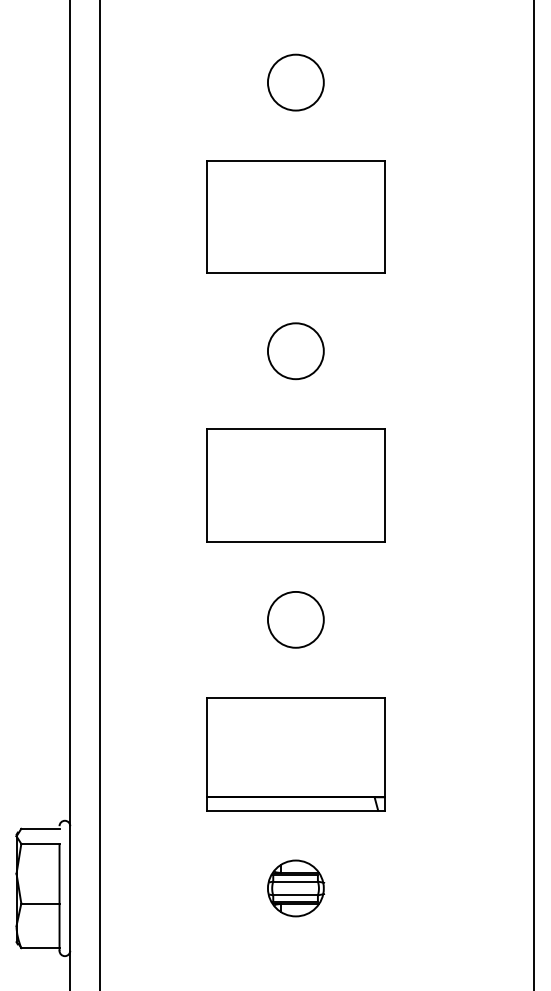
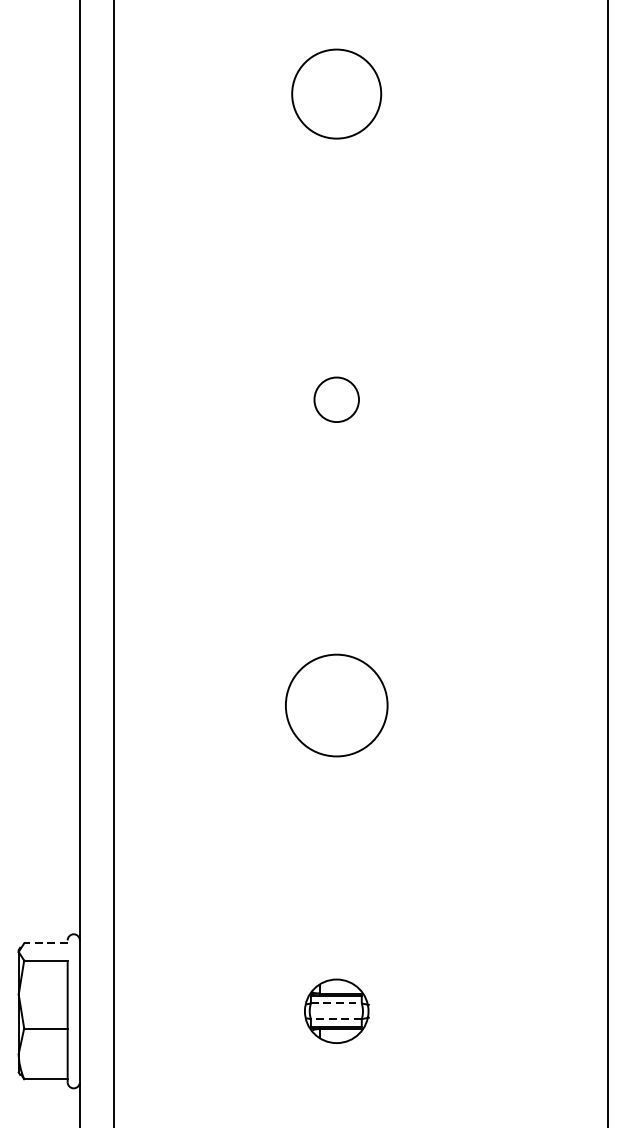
circle: (295, 82) -> (336, 93), size x1.4
part: (295, 216) -> (336, 246), removed
circle: (295, 351) -> (336, 400), size x0.7
part: (295, 485) -> (336, 552), removed
circle: (295, 619) -> (336, 705), size x1.6
part: (295, 754) -> (336, 858), removed
line: (39, 828) -> (44, 943), solid -> dashed
line: (296, 881) -> (337, 1003), solid -> dashed
line: (295, 895) -> (336, 1019), solid -> dashed

